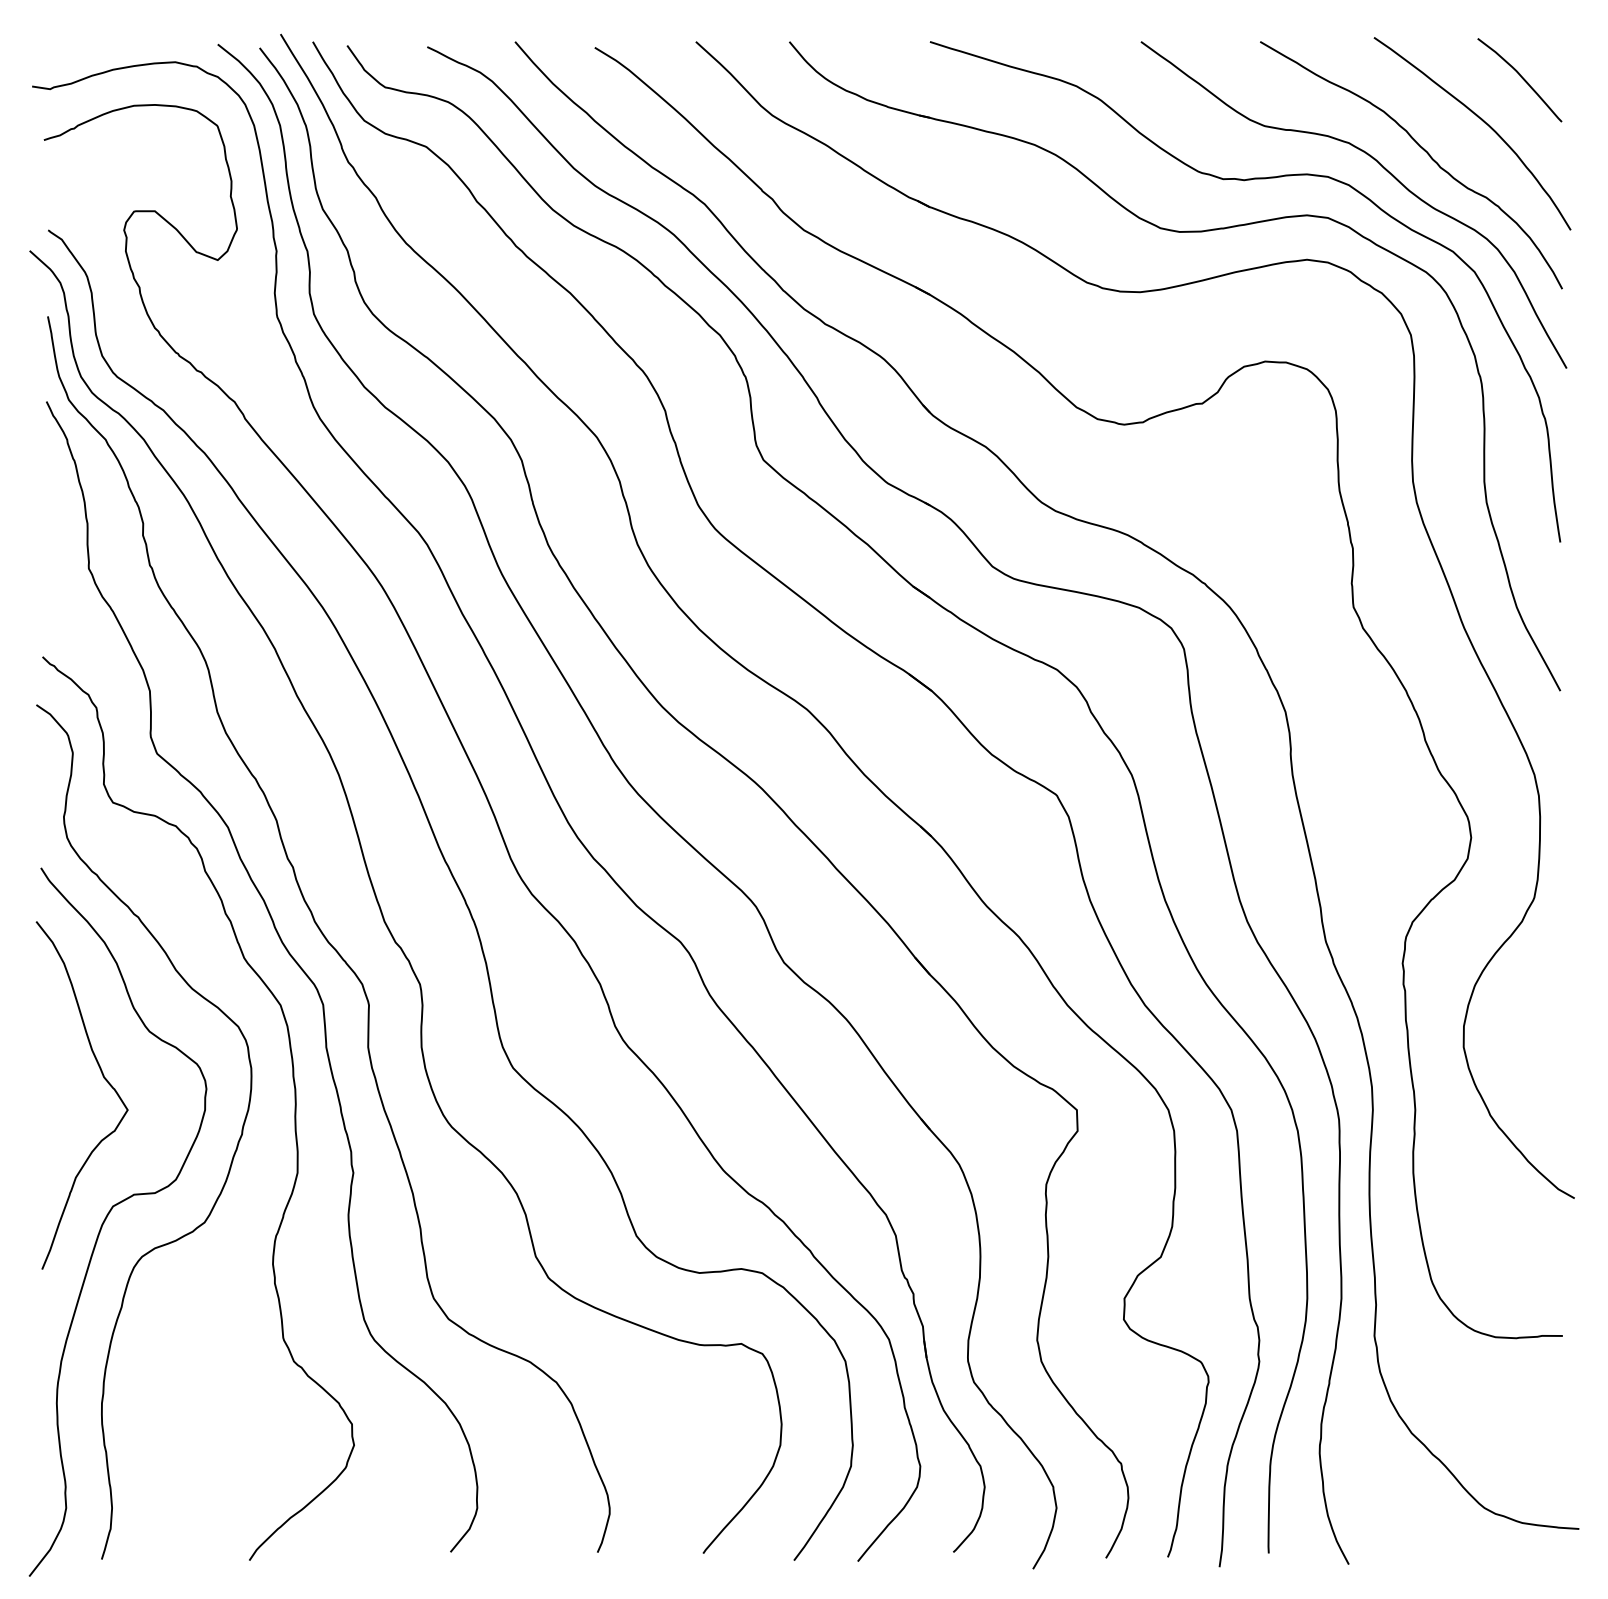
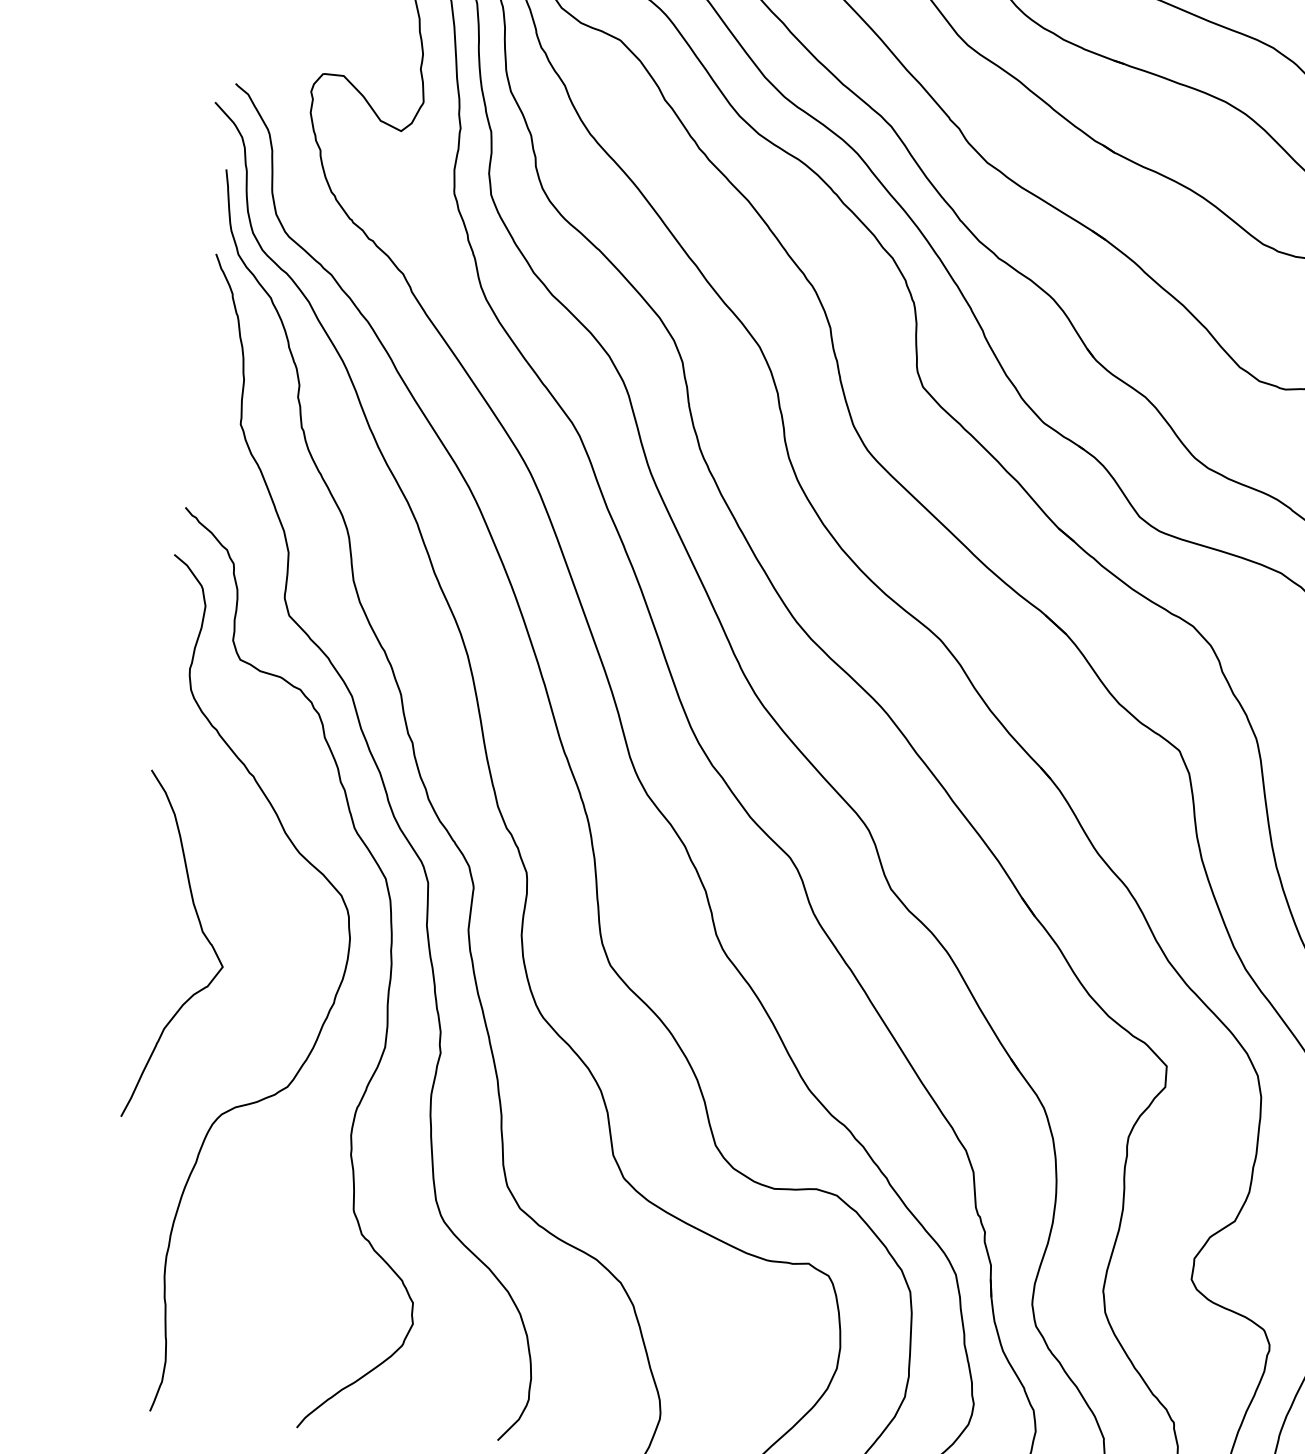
curve: (107, 1217) -> (191, 1071), removed

